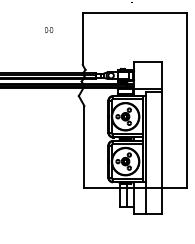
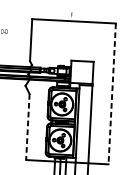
line: (186, 100) -> (111, 93), solid -> dashed
line: (84, 147) -> (27, 127), solid -> dashed

